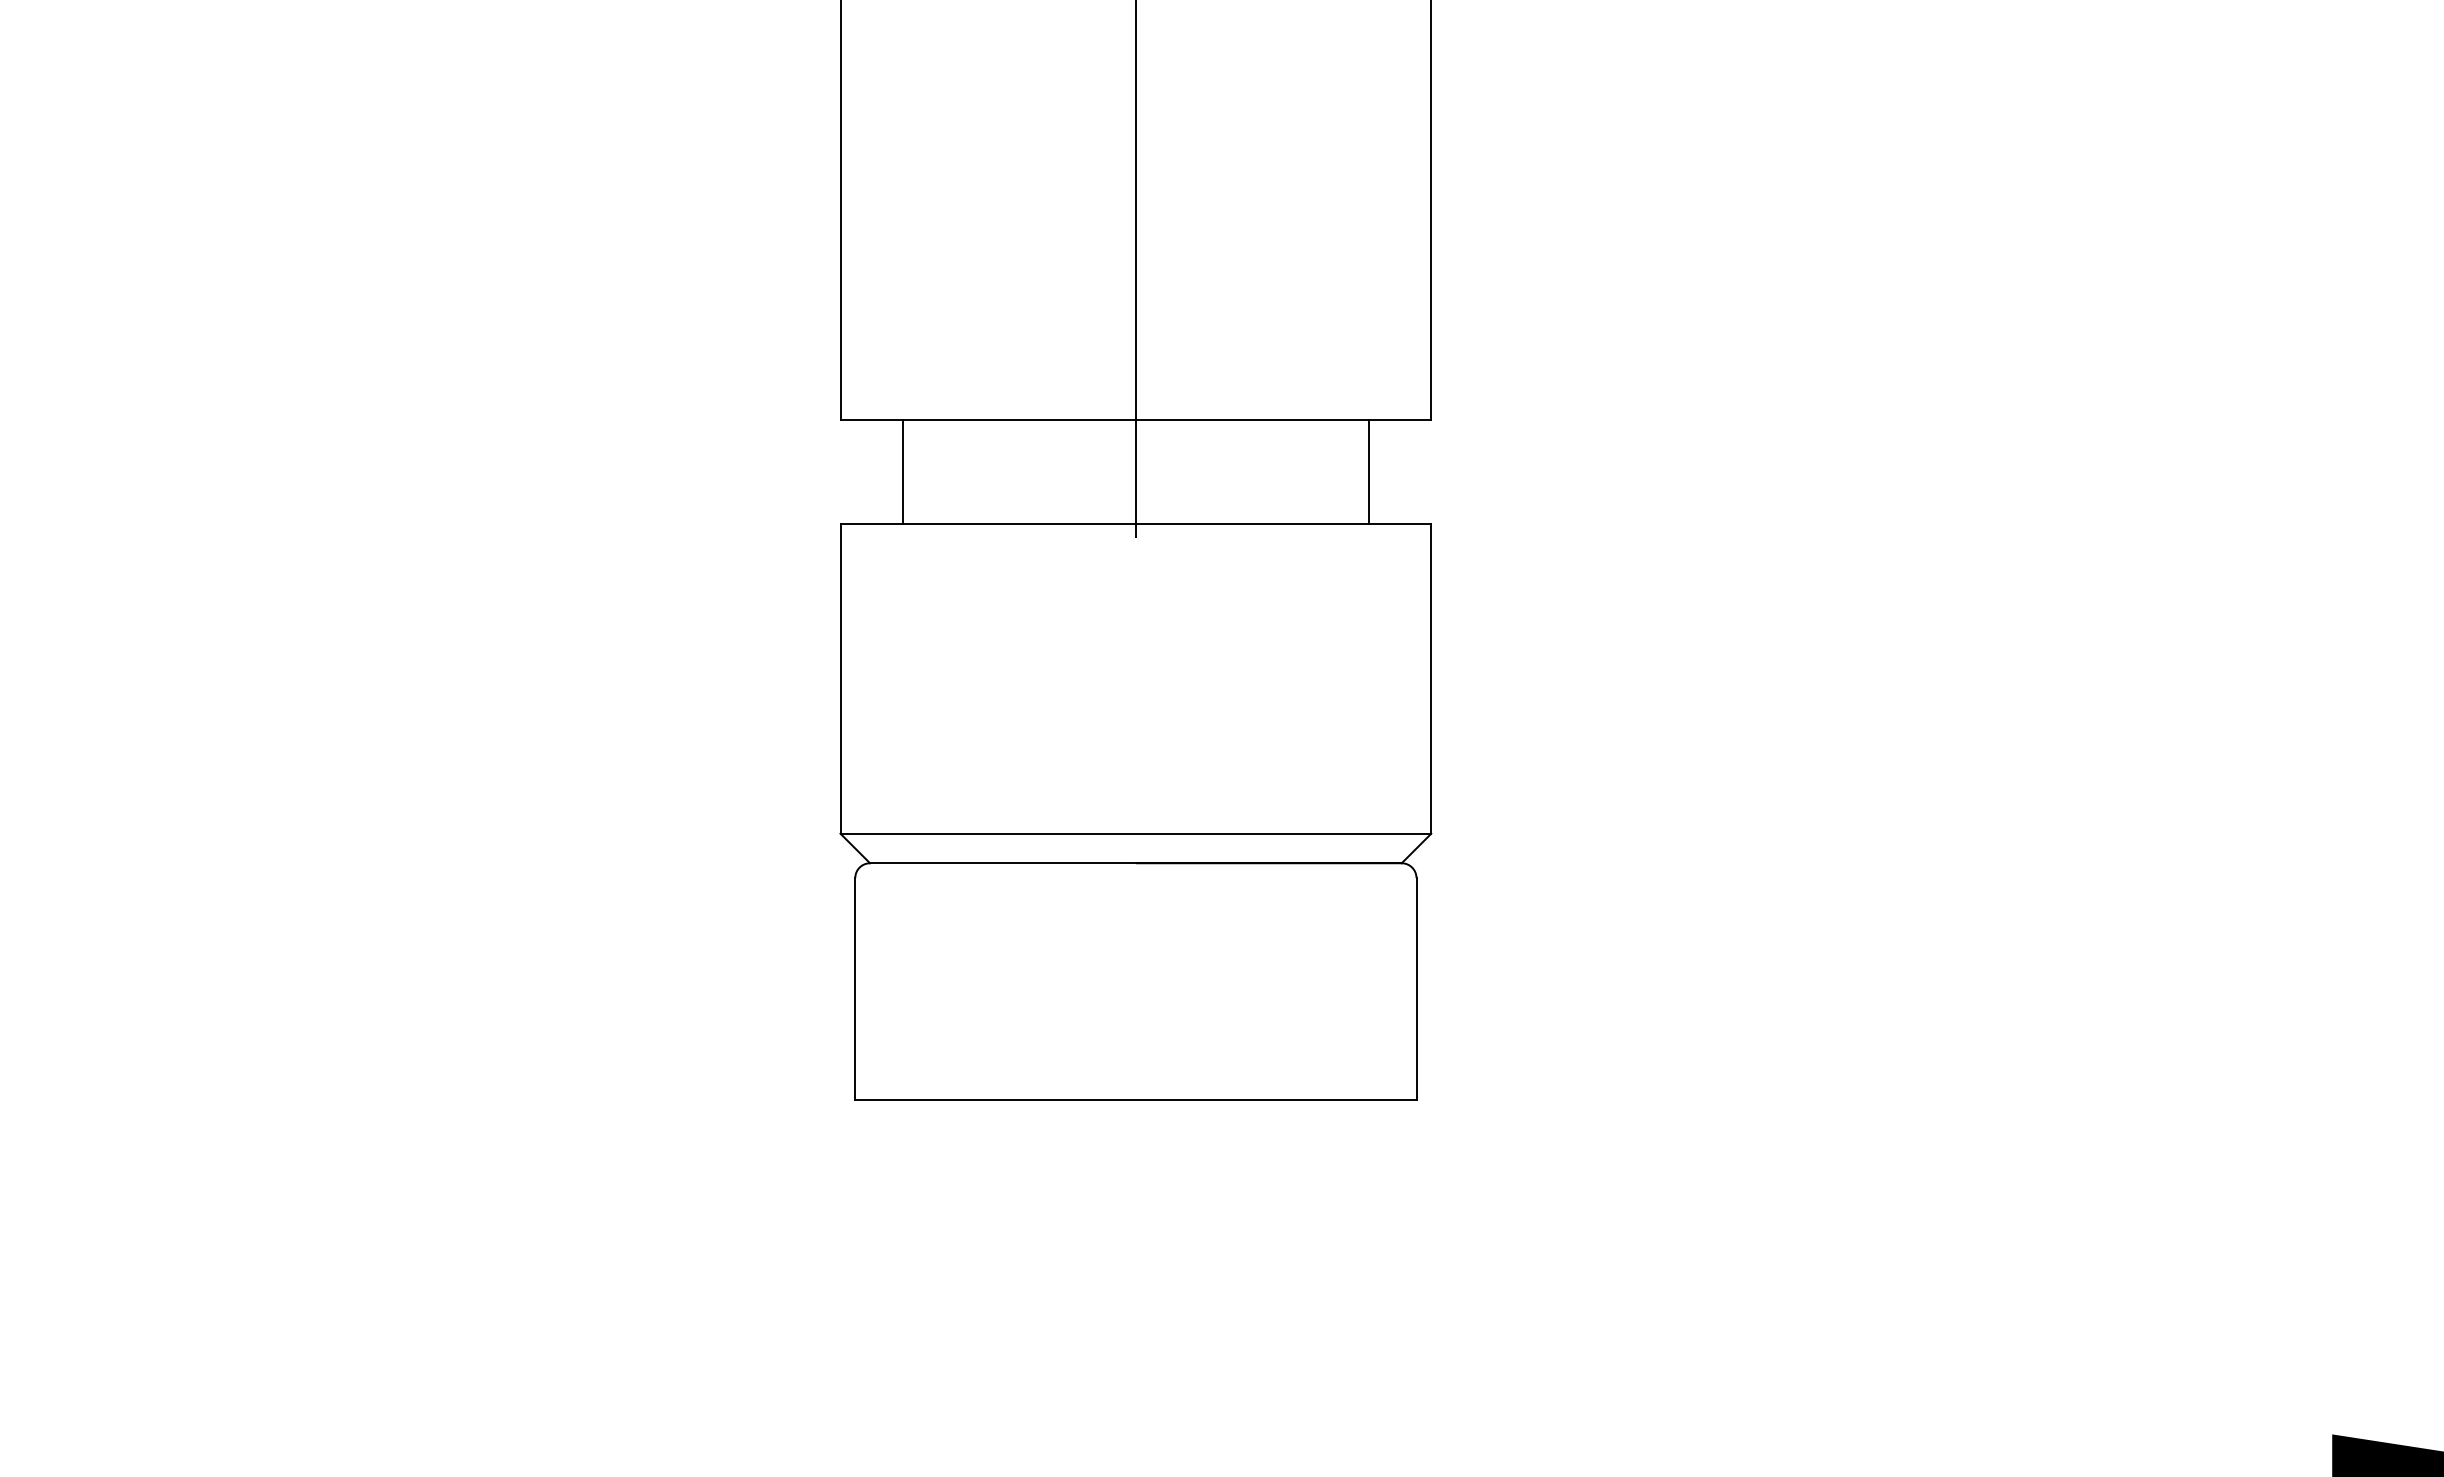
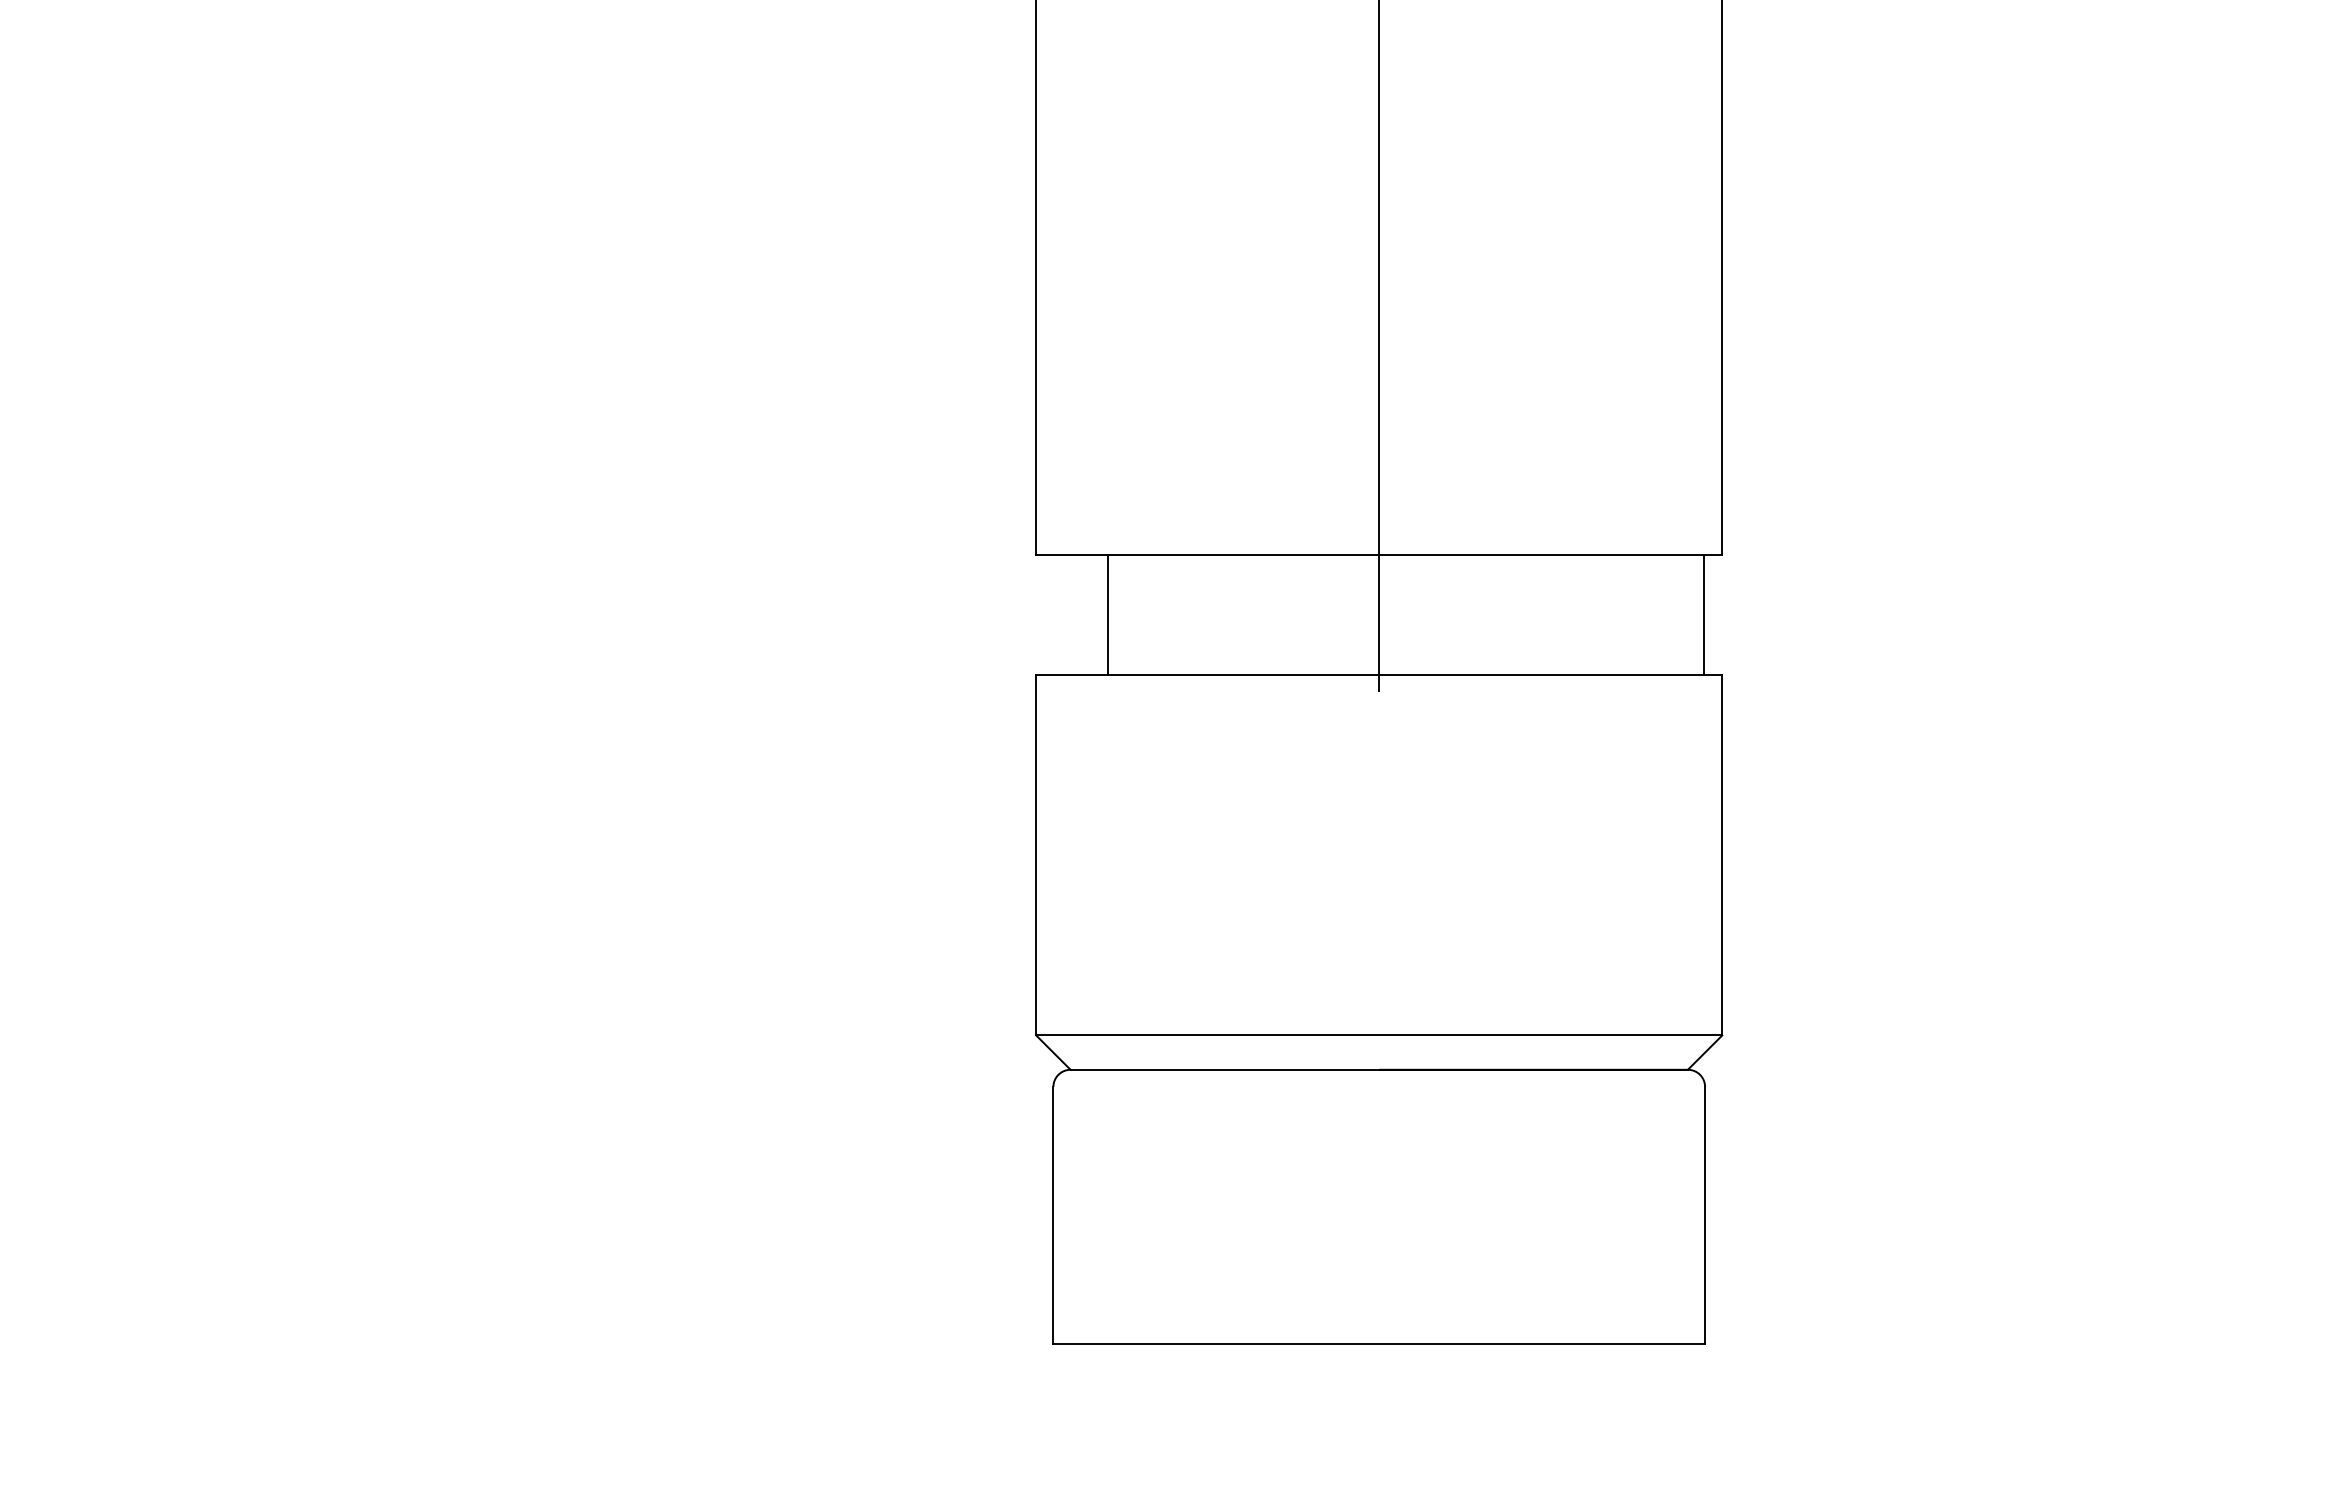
line: (1369, 471) -> (1703, 614), moved

